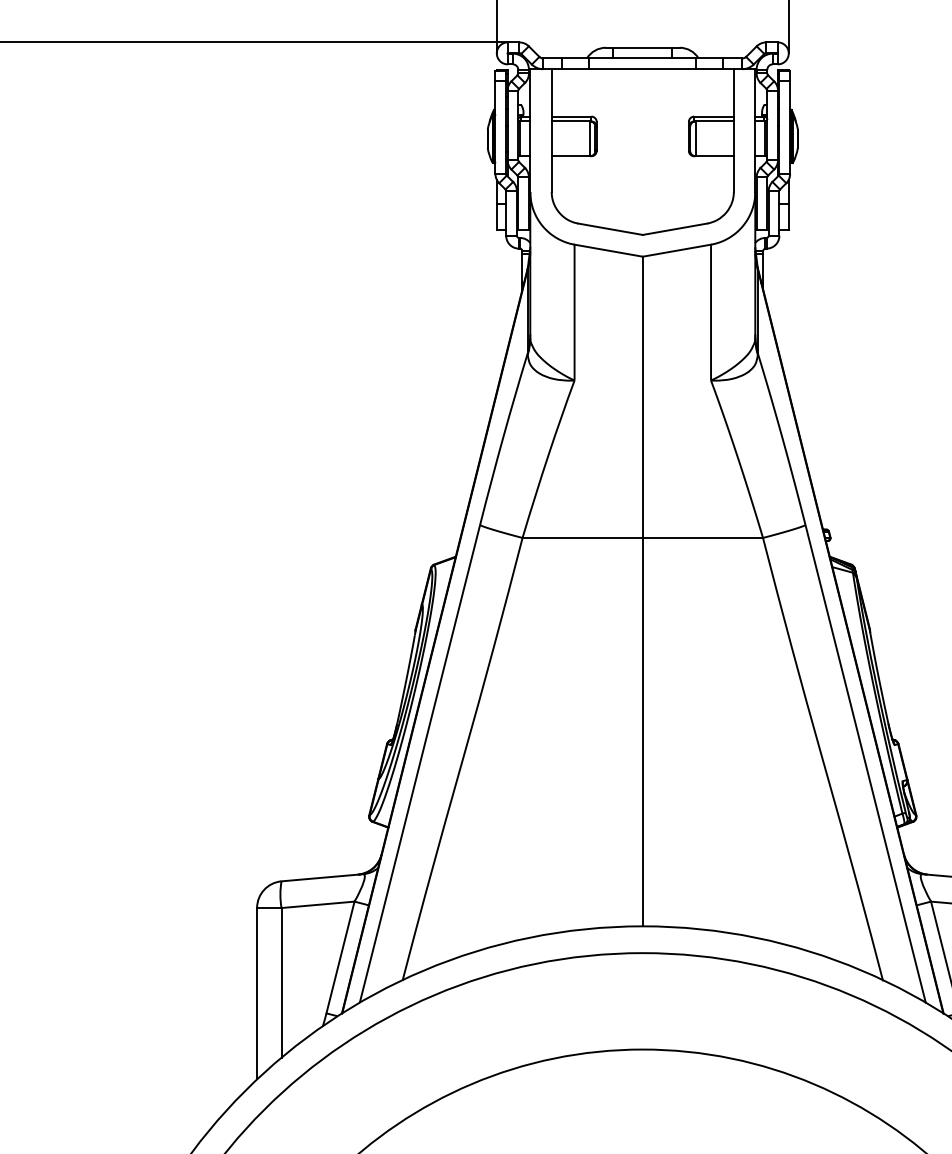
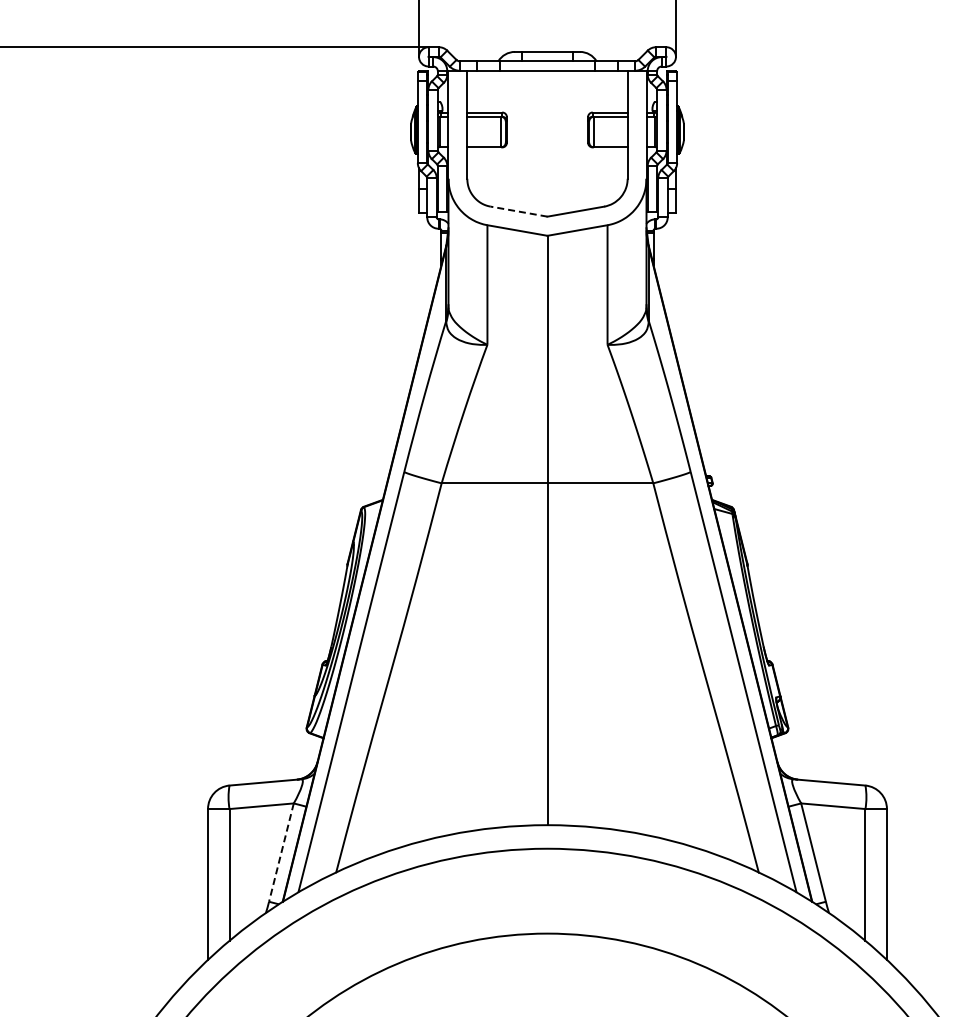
line: (610, 229) -> (519, 211), solid -> dashed
line: (340, 957) -> (281, 852), solid -> dashed

